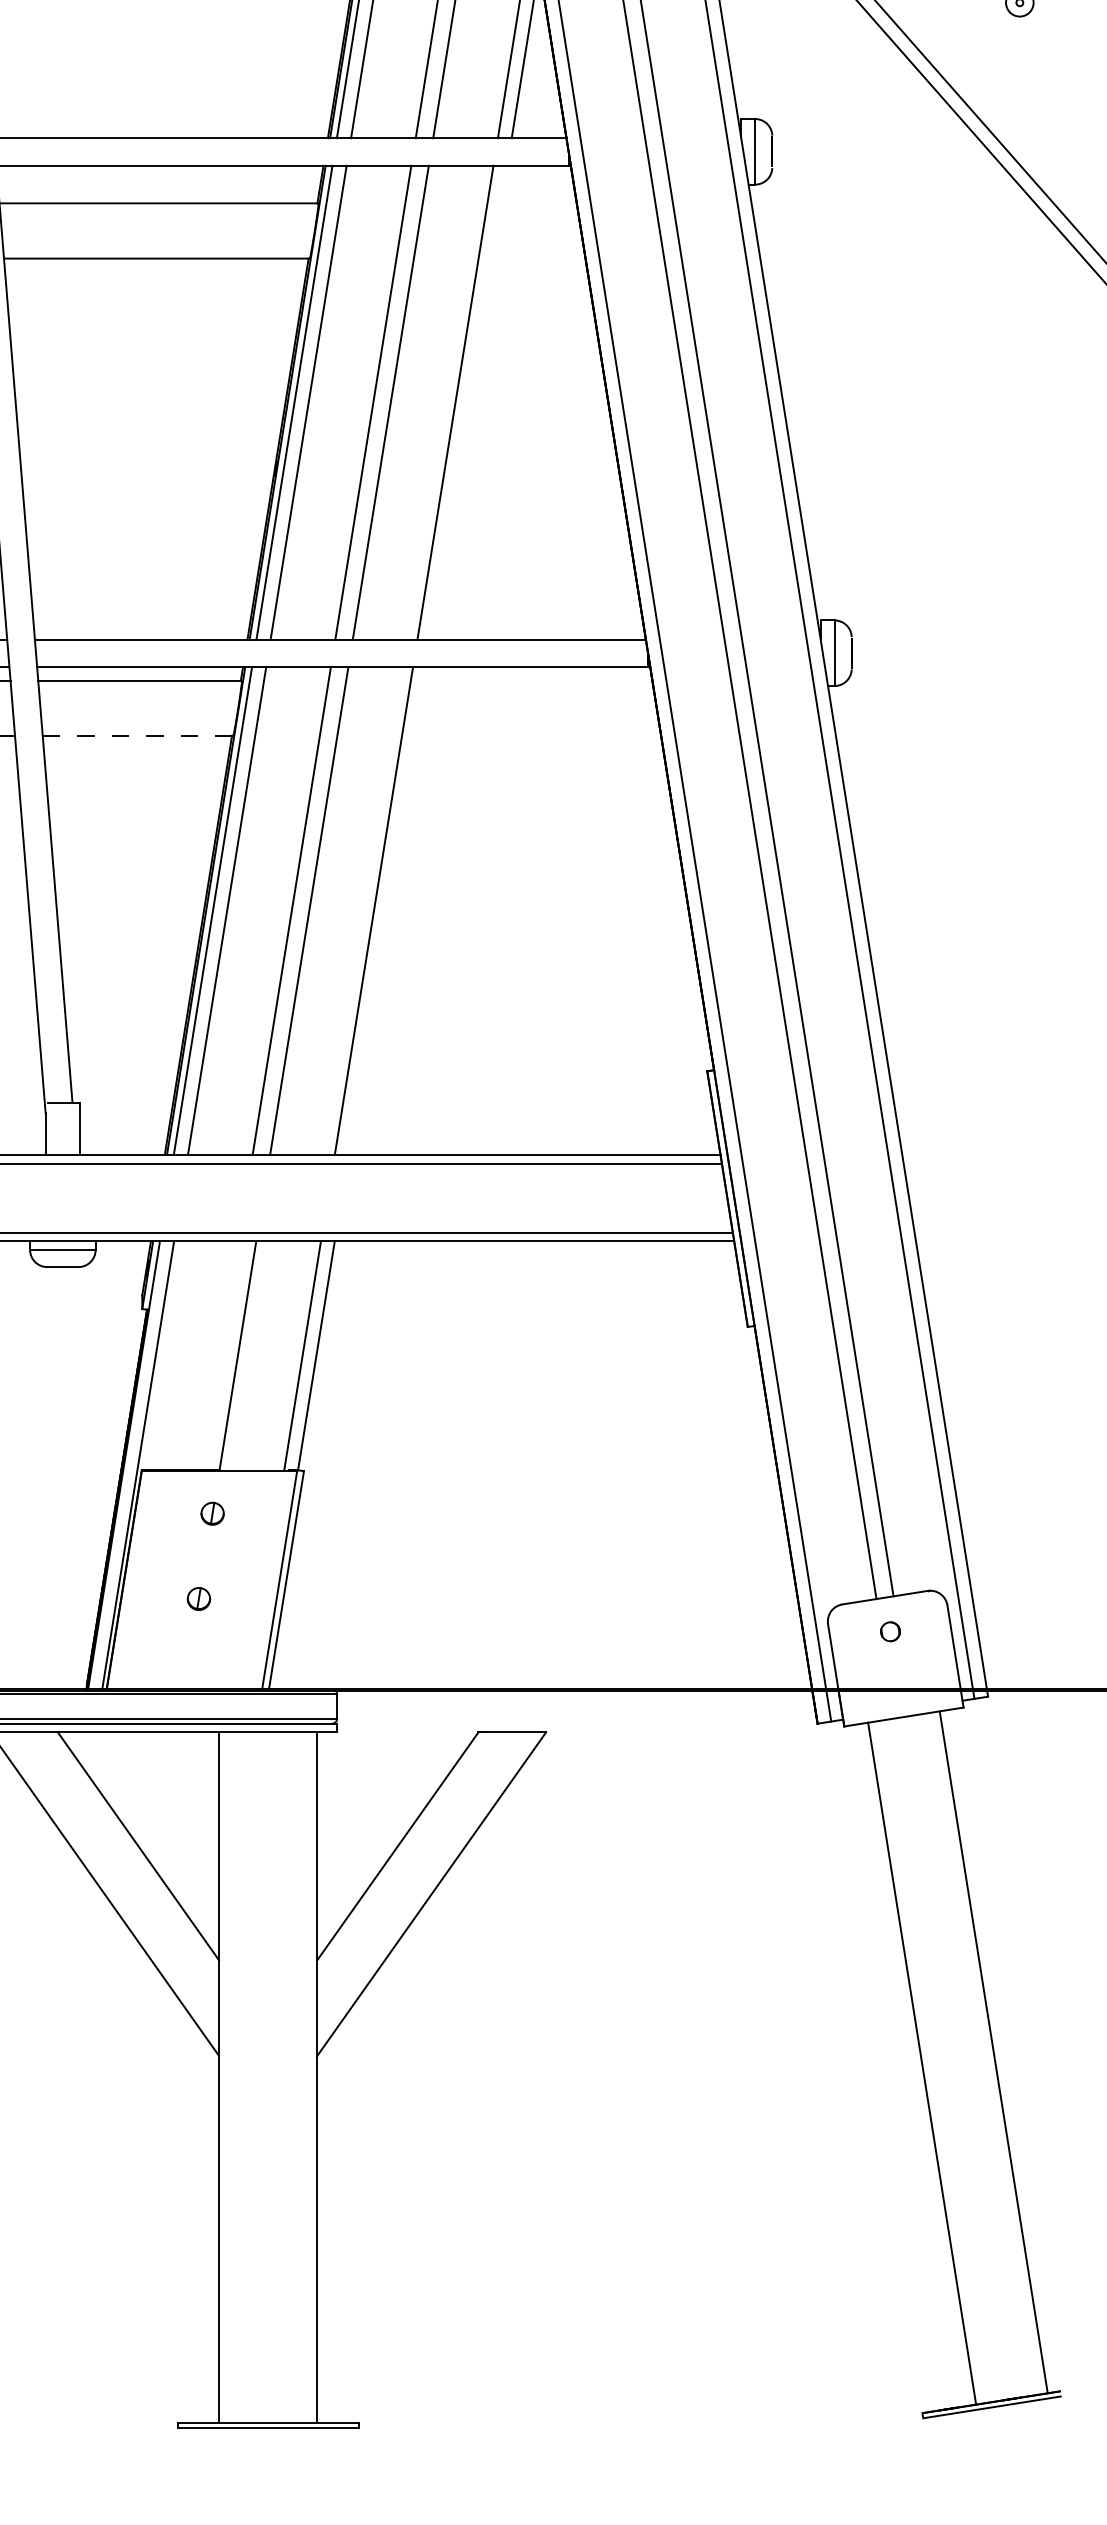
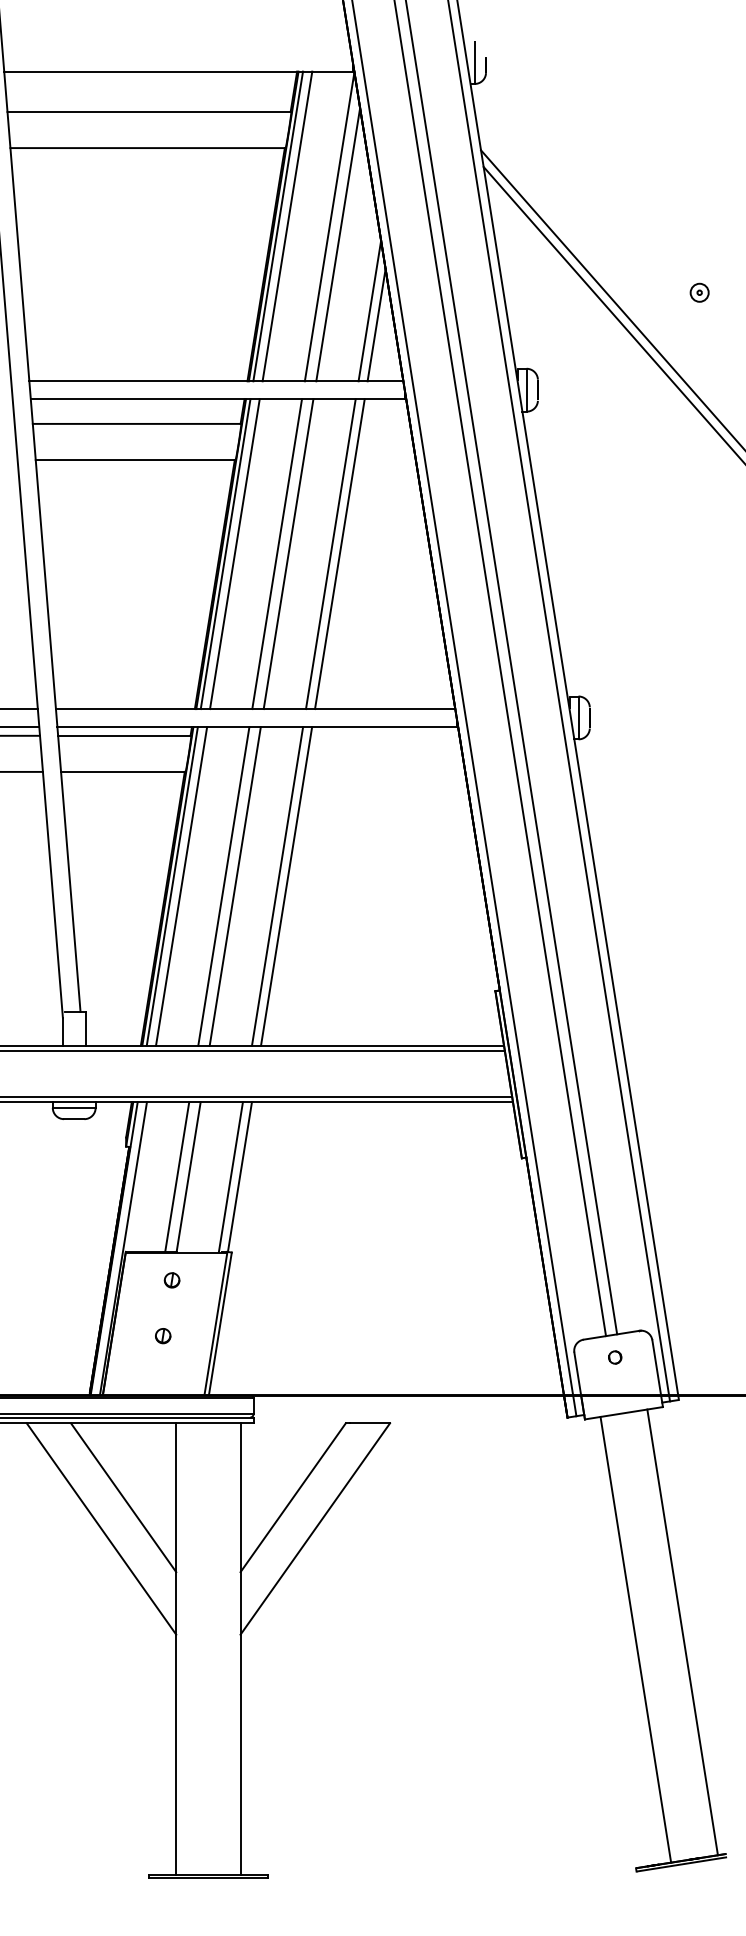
line: (468, 403) -> (339, 554), added
line: (138, 735) -> (123, 771), dashed -> solid
line: (387, 911) -> (286, 886), added
line: (220, 1354) -> (177, 1176), added

